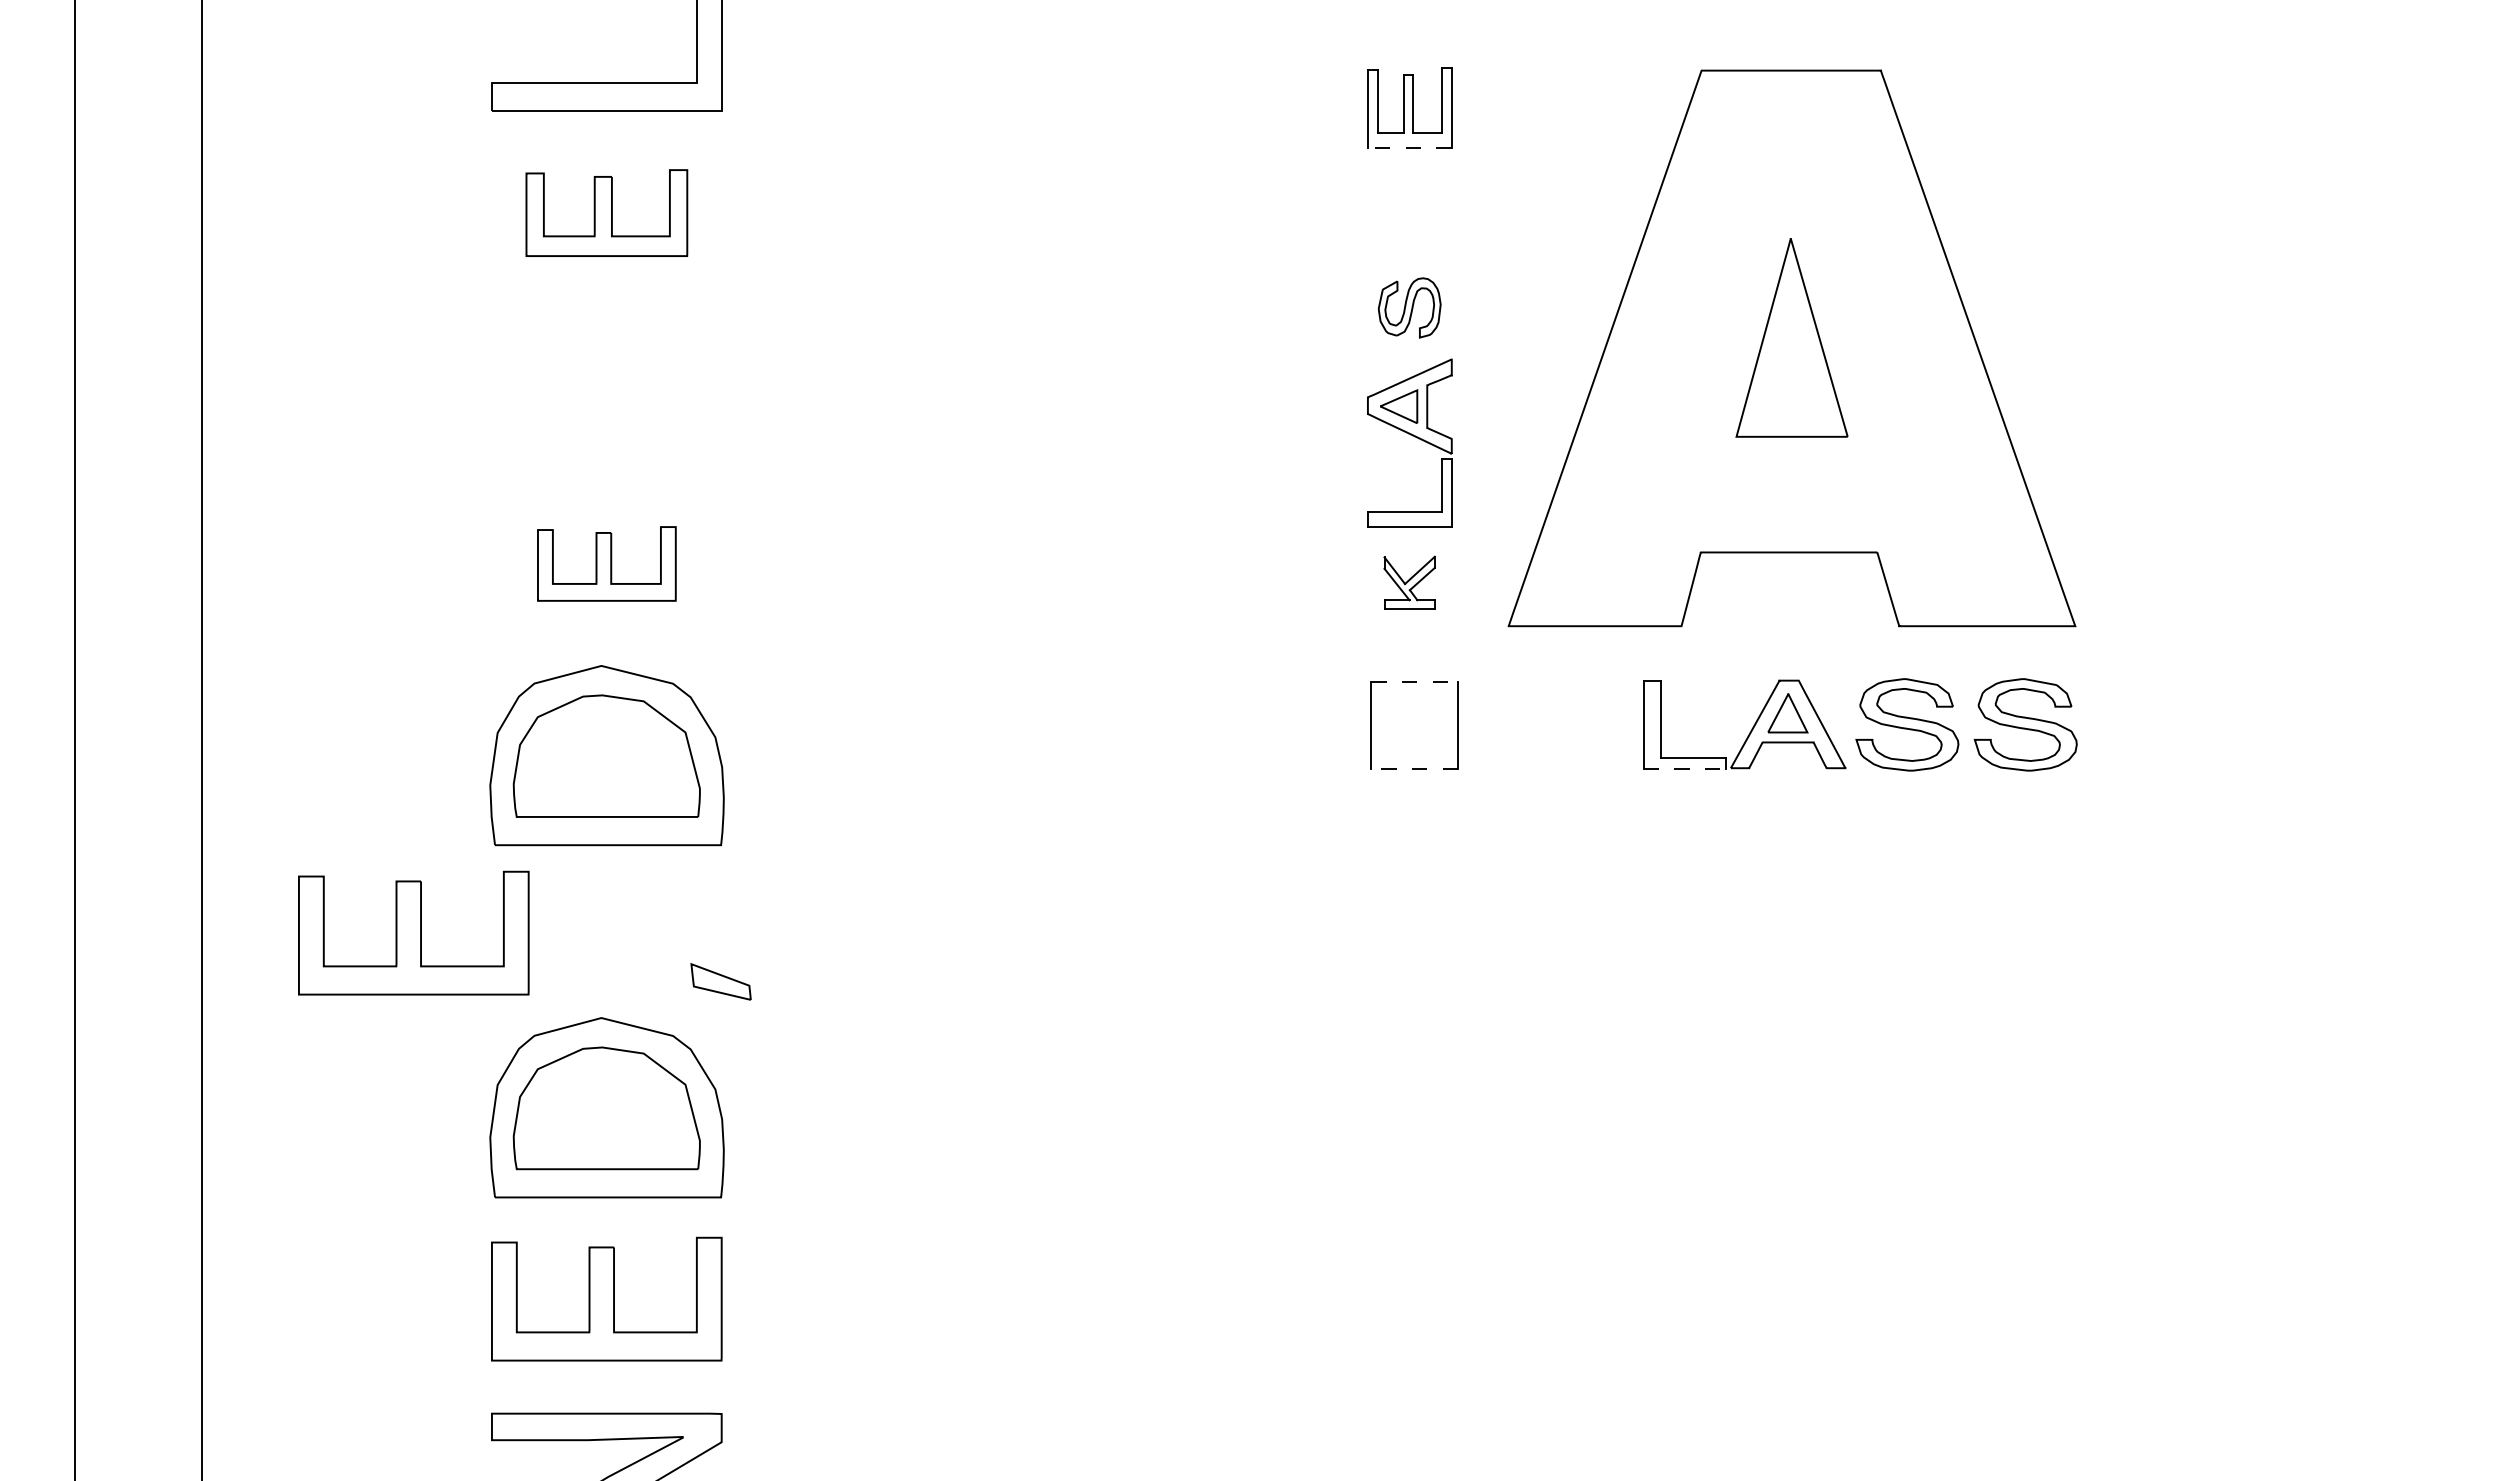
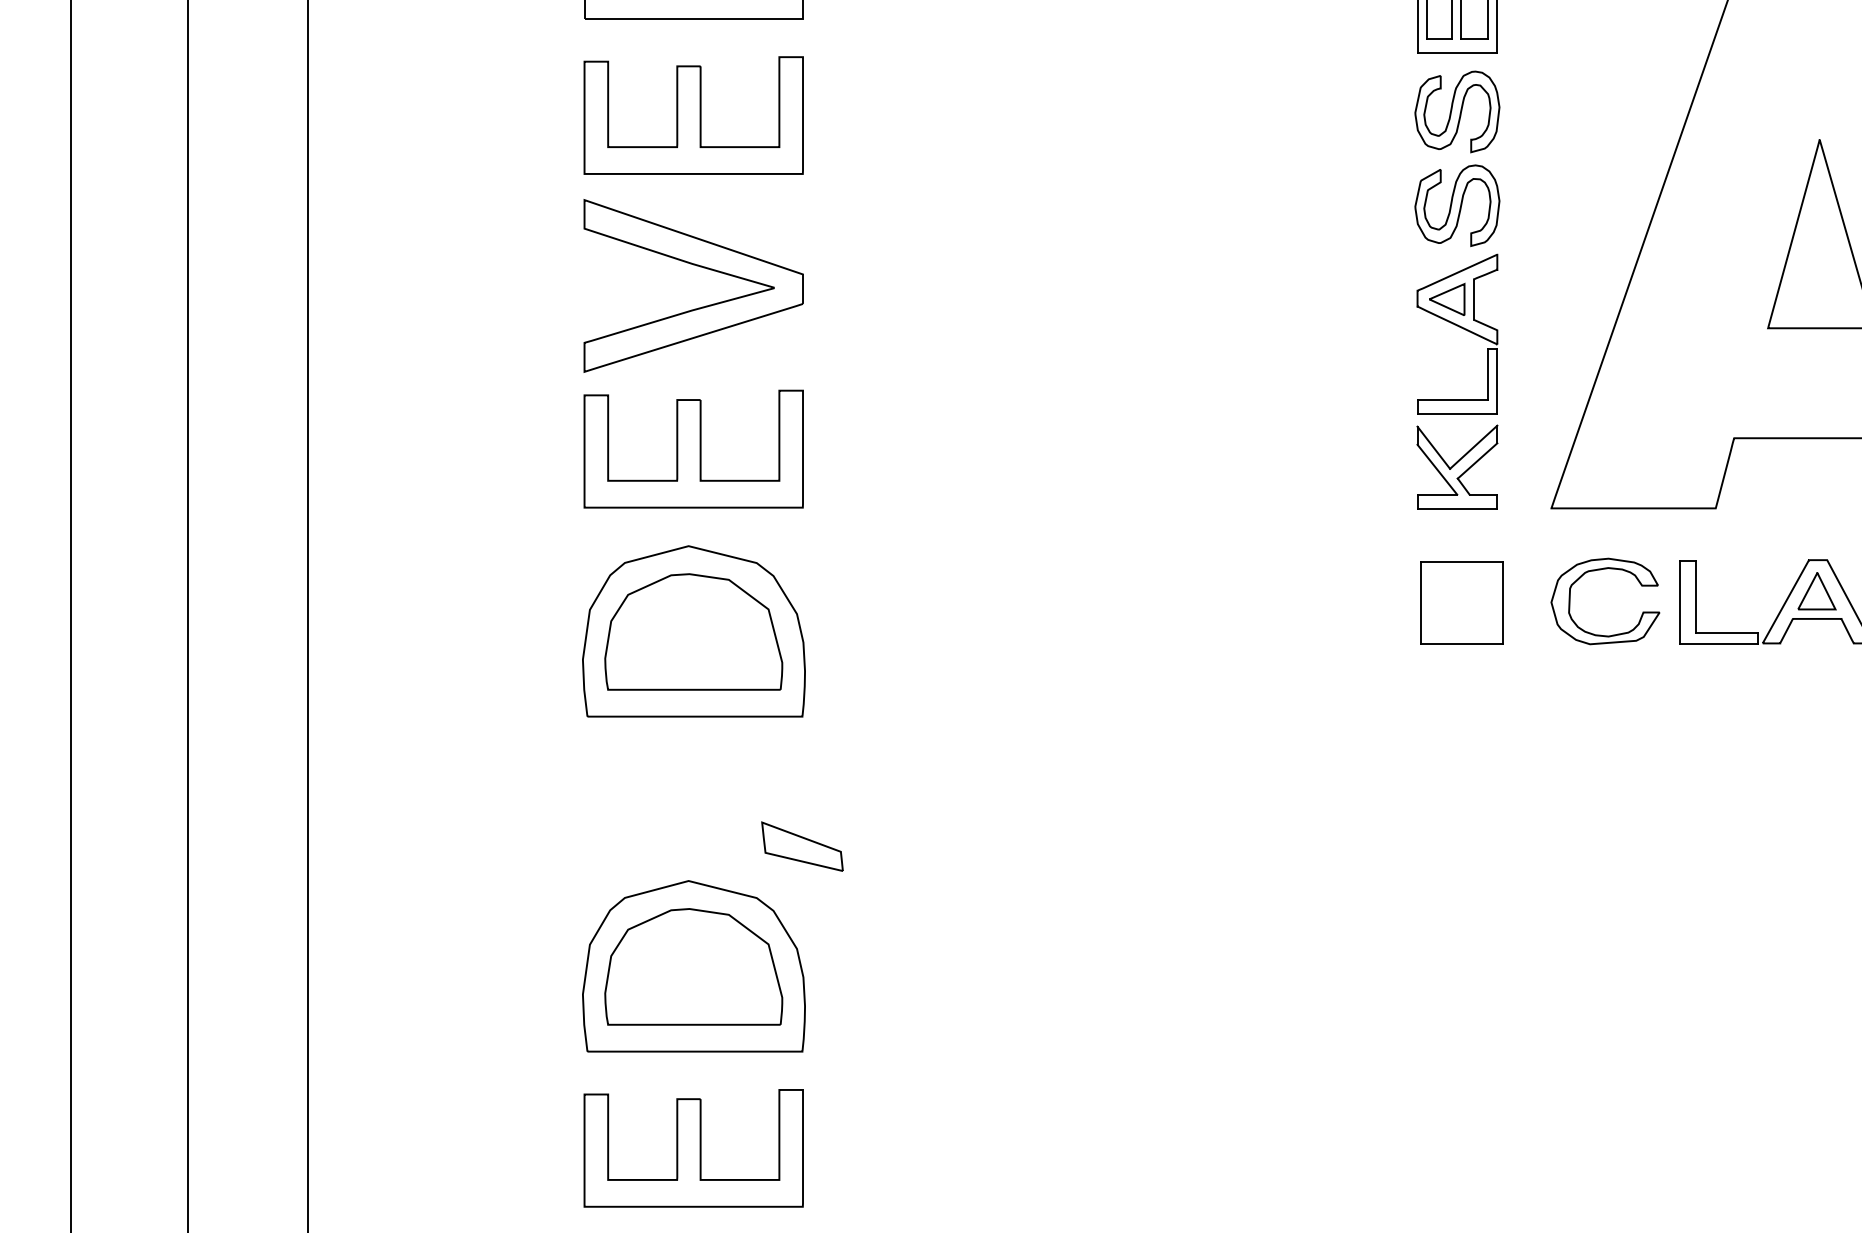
line: (1409, 147) -> (1457, 53), dashed -> solid
part: (1409, 209) -> (1457, 112), added
part: (606, 212) -> (693, 114), size x1.43
part: (1409, 307) -> (1457, 205), size x1.43
part: (612, 372) -> (699, 267), added
part: (606, 563) -> (693, 448), size x1.67
part: (1409, 582) -> (1457, 466), size x1.67
line: (1415, 682) -> (1462, 561), dashed -> solid
part: (1560, 691) -> (1600, 570), added
line: (1414, 768) -> (1461, 643), dashed -> solid
line: (1685, 768) -> (1719, 643), dashed -> solid
part: (413, 932) -> (509, 799), removed
part: (720, 981) -> (801, 846), size x1.43

